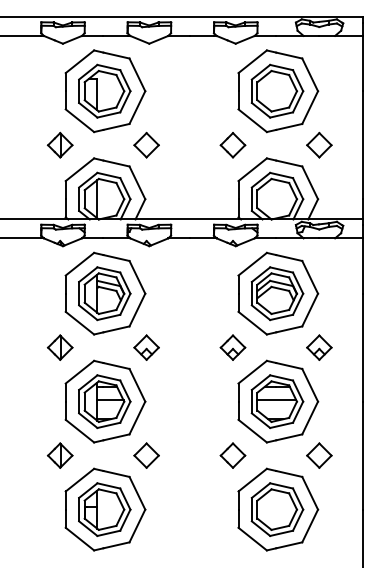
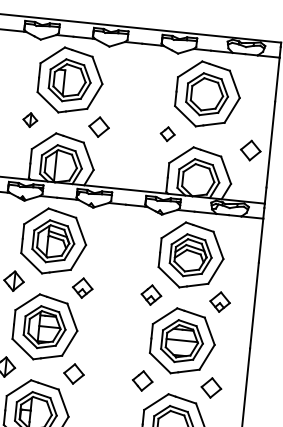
part: (59, 144) -> (29, 119), size x0.7
part: (319, 144) -> (250, 150), moved
part: (232, 145) -> (167, 134), size x0.7

